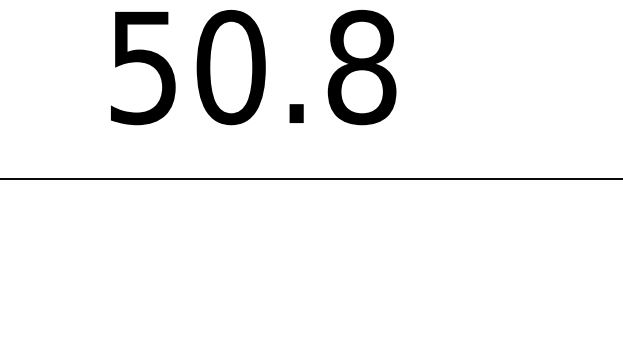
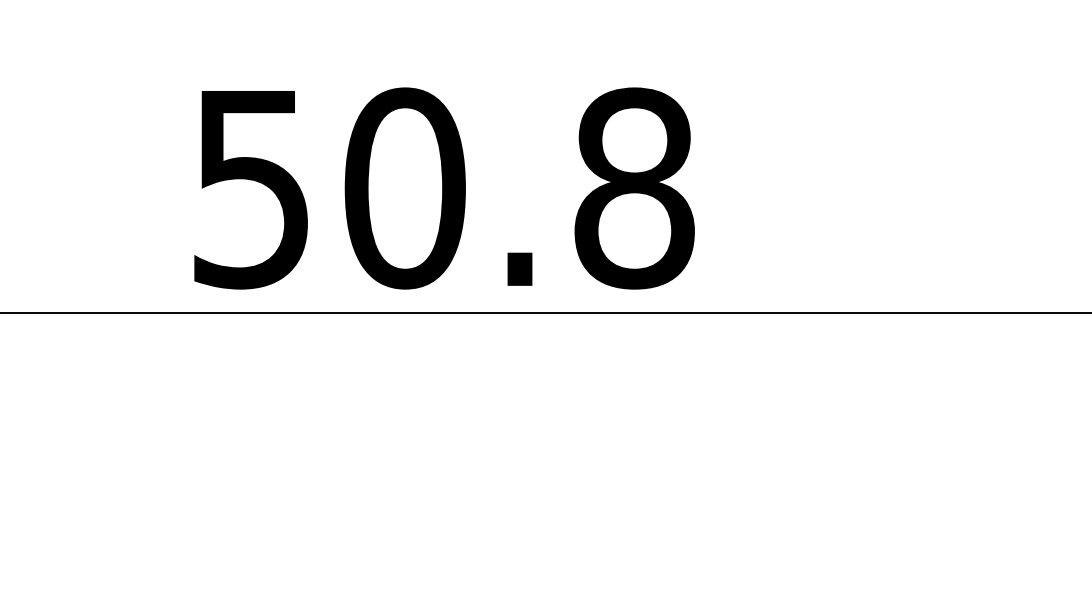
text: (253, 67) -> (444, 188), moved

